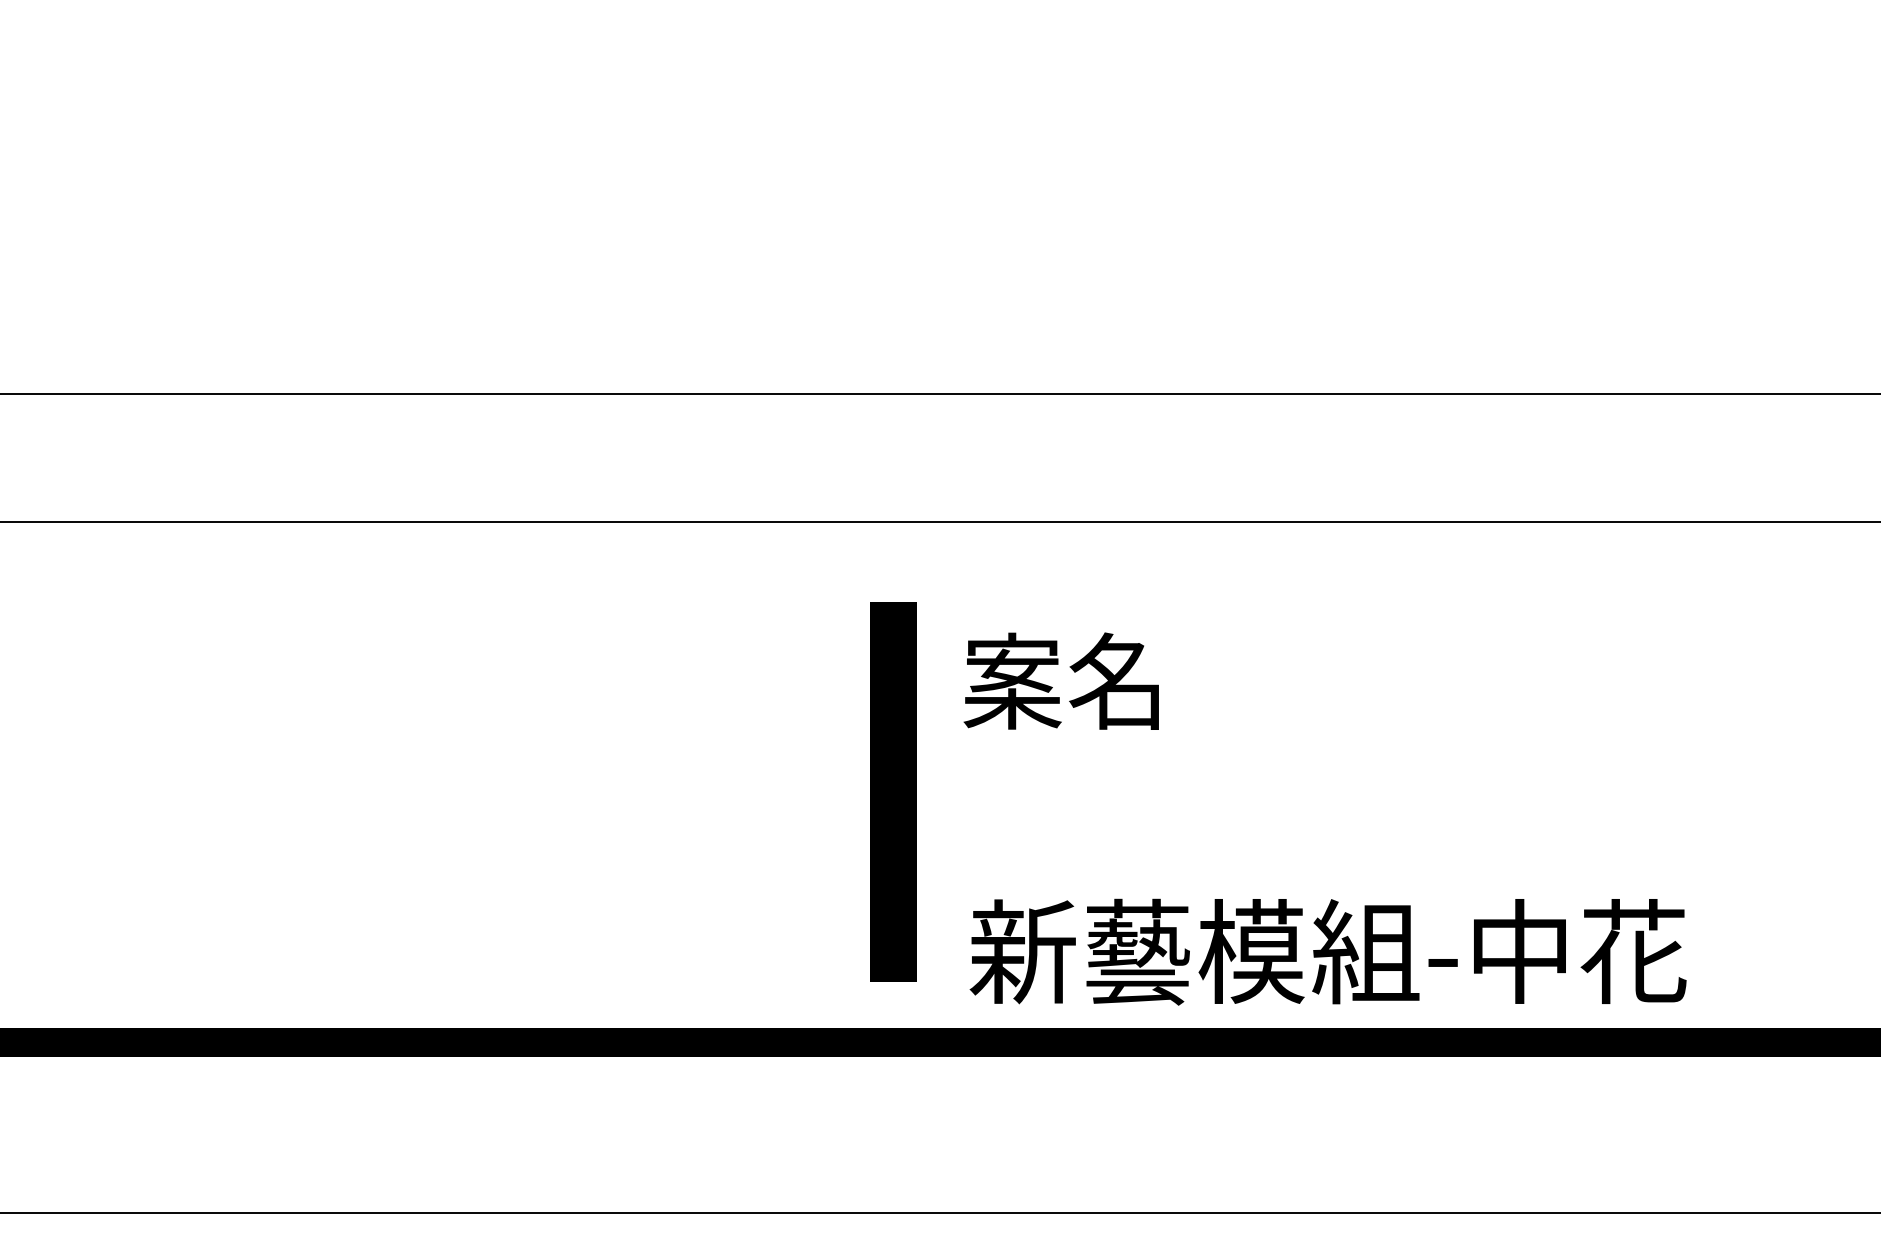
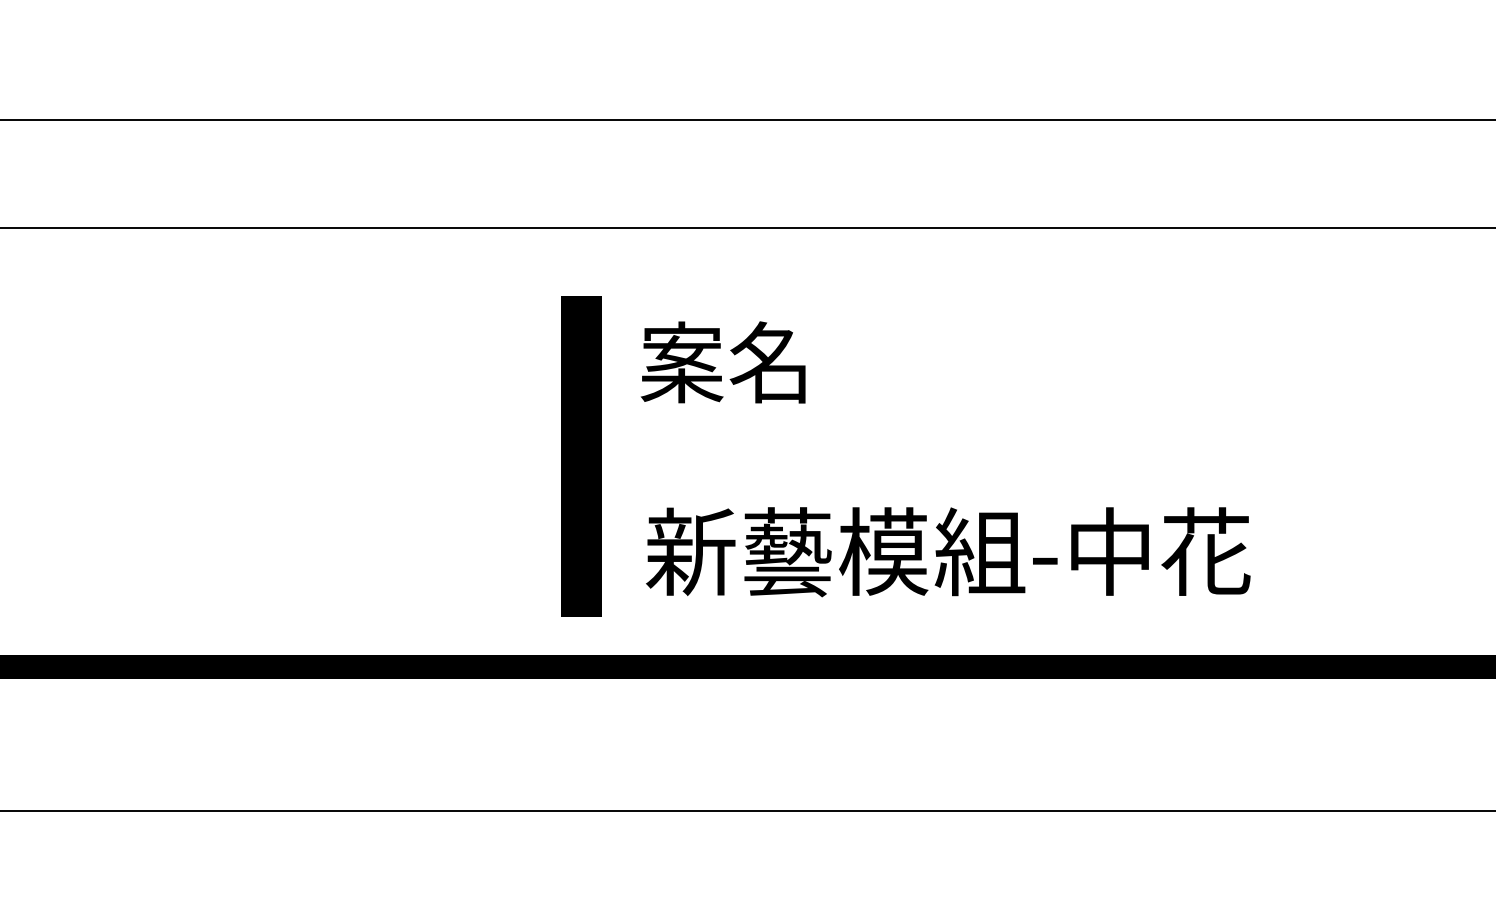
text: (1327, 951) -> (947, 551), moved

